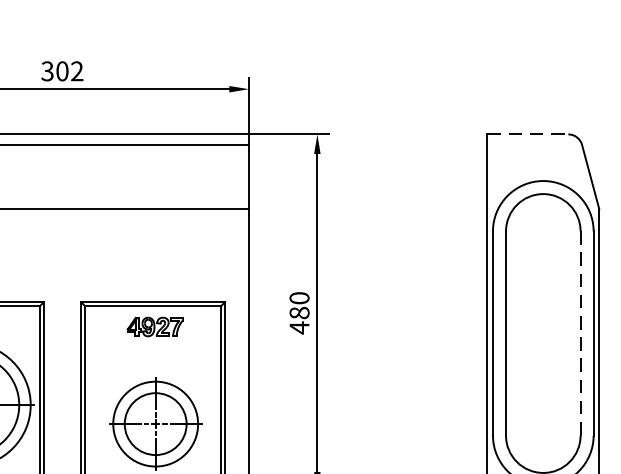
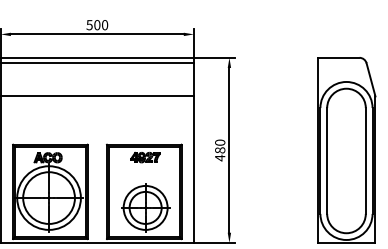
text: (62, 72) -> (97, 25), 302 -> 500
line: (527, 133) -> (338, 57), dashed -> solid
line: (579, 332) -> (365, 160), dashed -> solid

